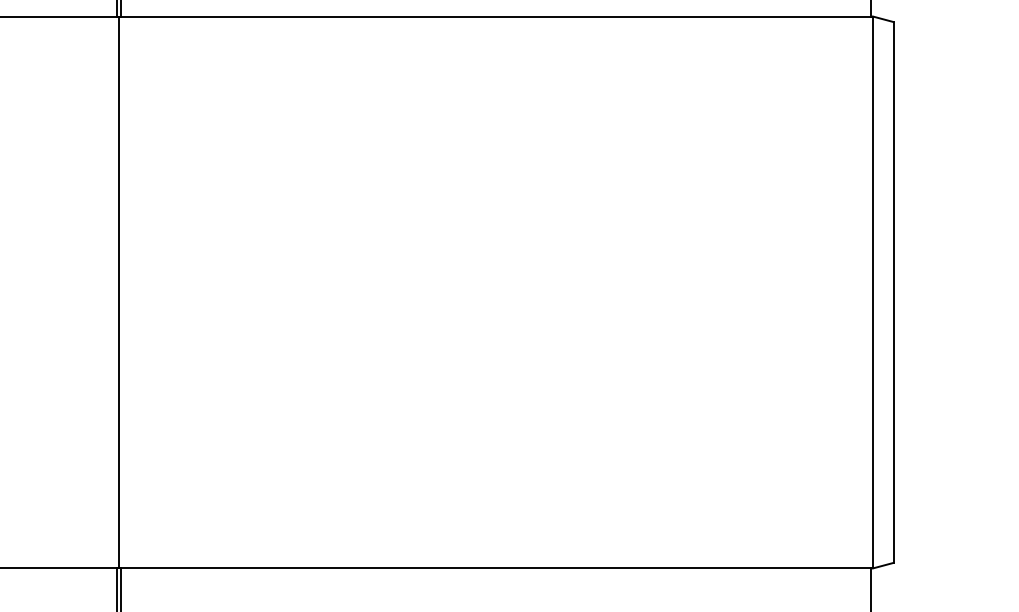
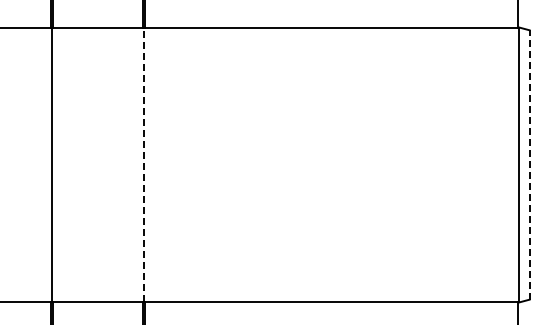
line: (118, 291) -> (143, 164), solid -> dashed
line: (893, 291) -> (529, 164), solid -> dashed

